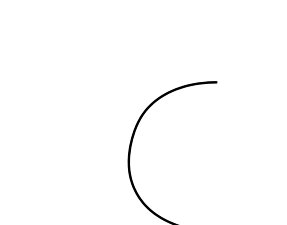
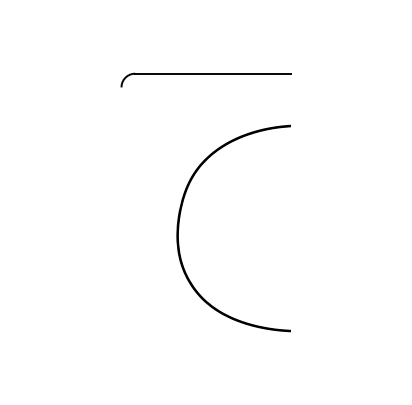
part: (157, 44) -> (205, 79), added

